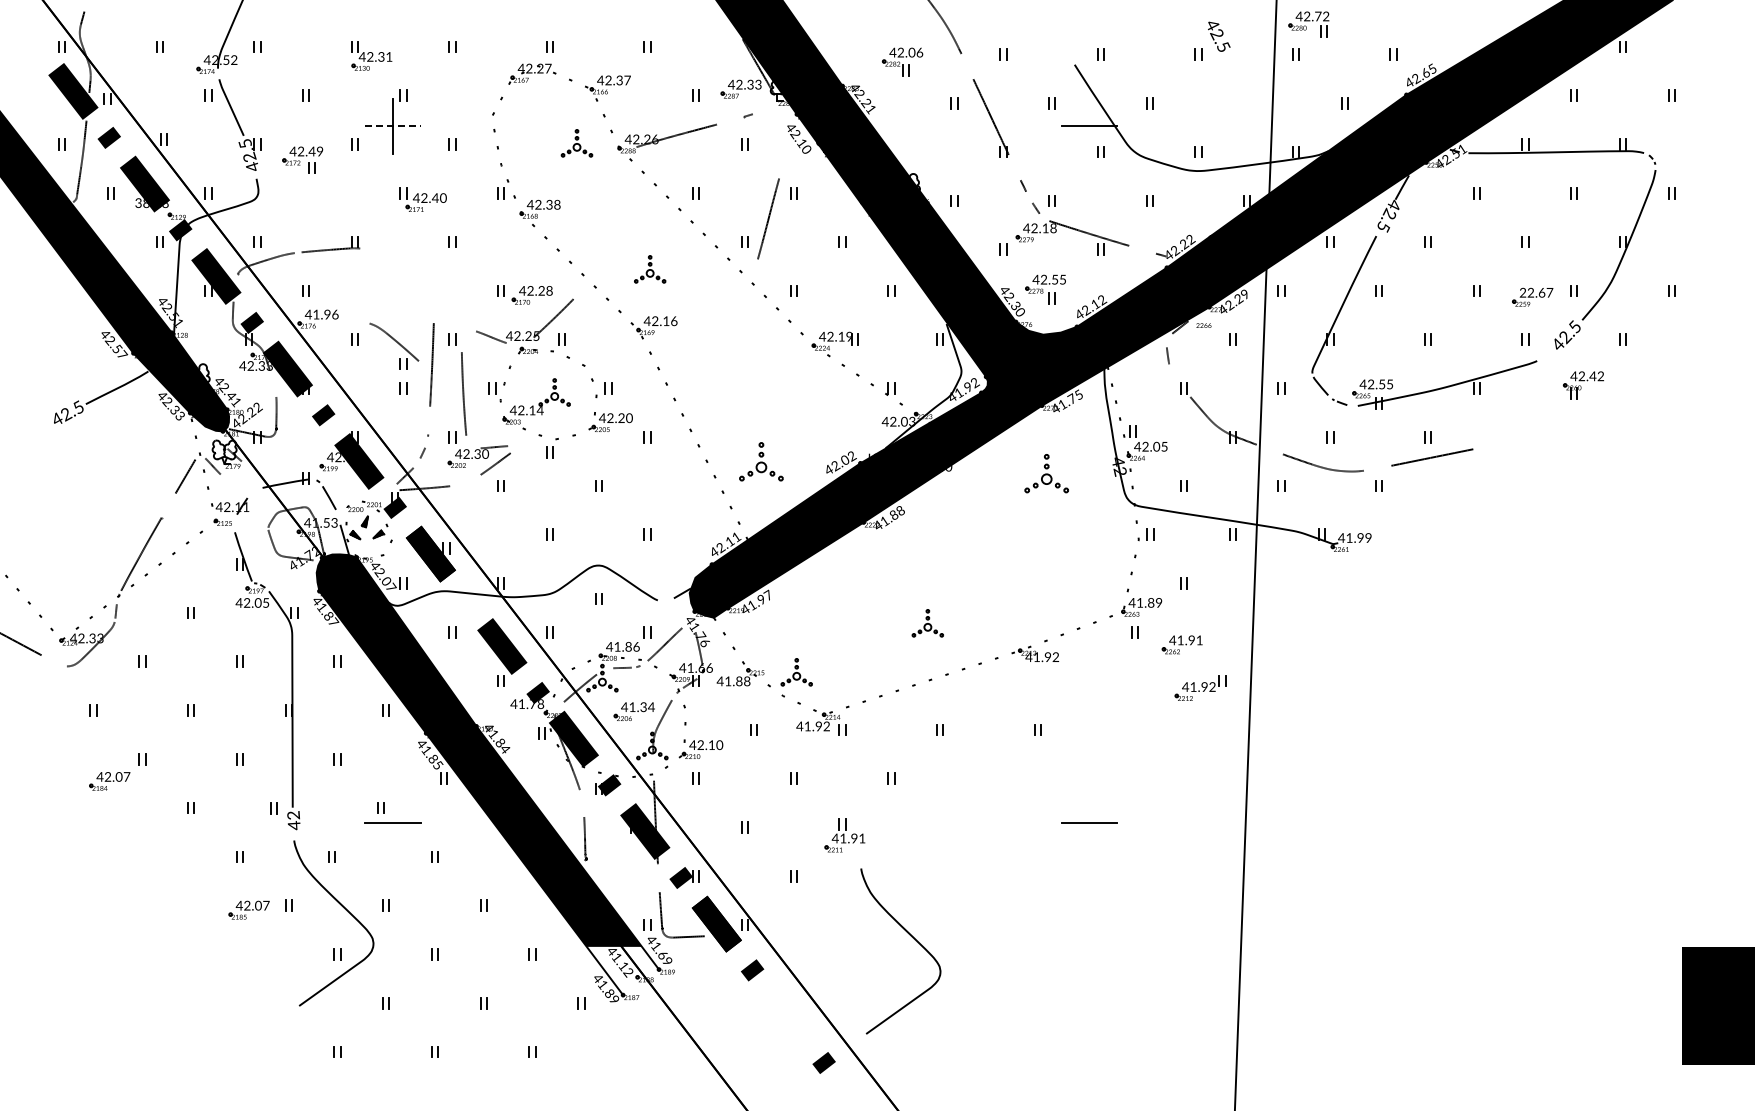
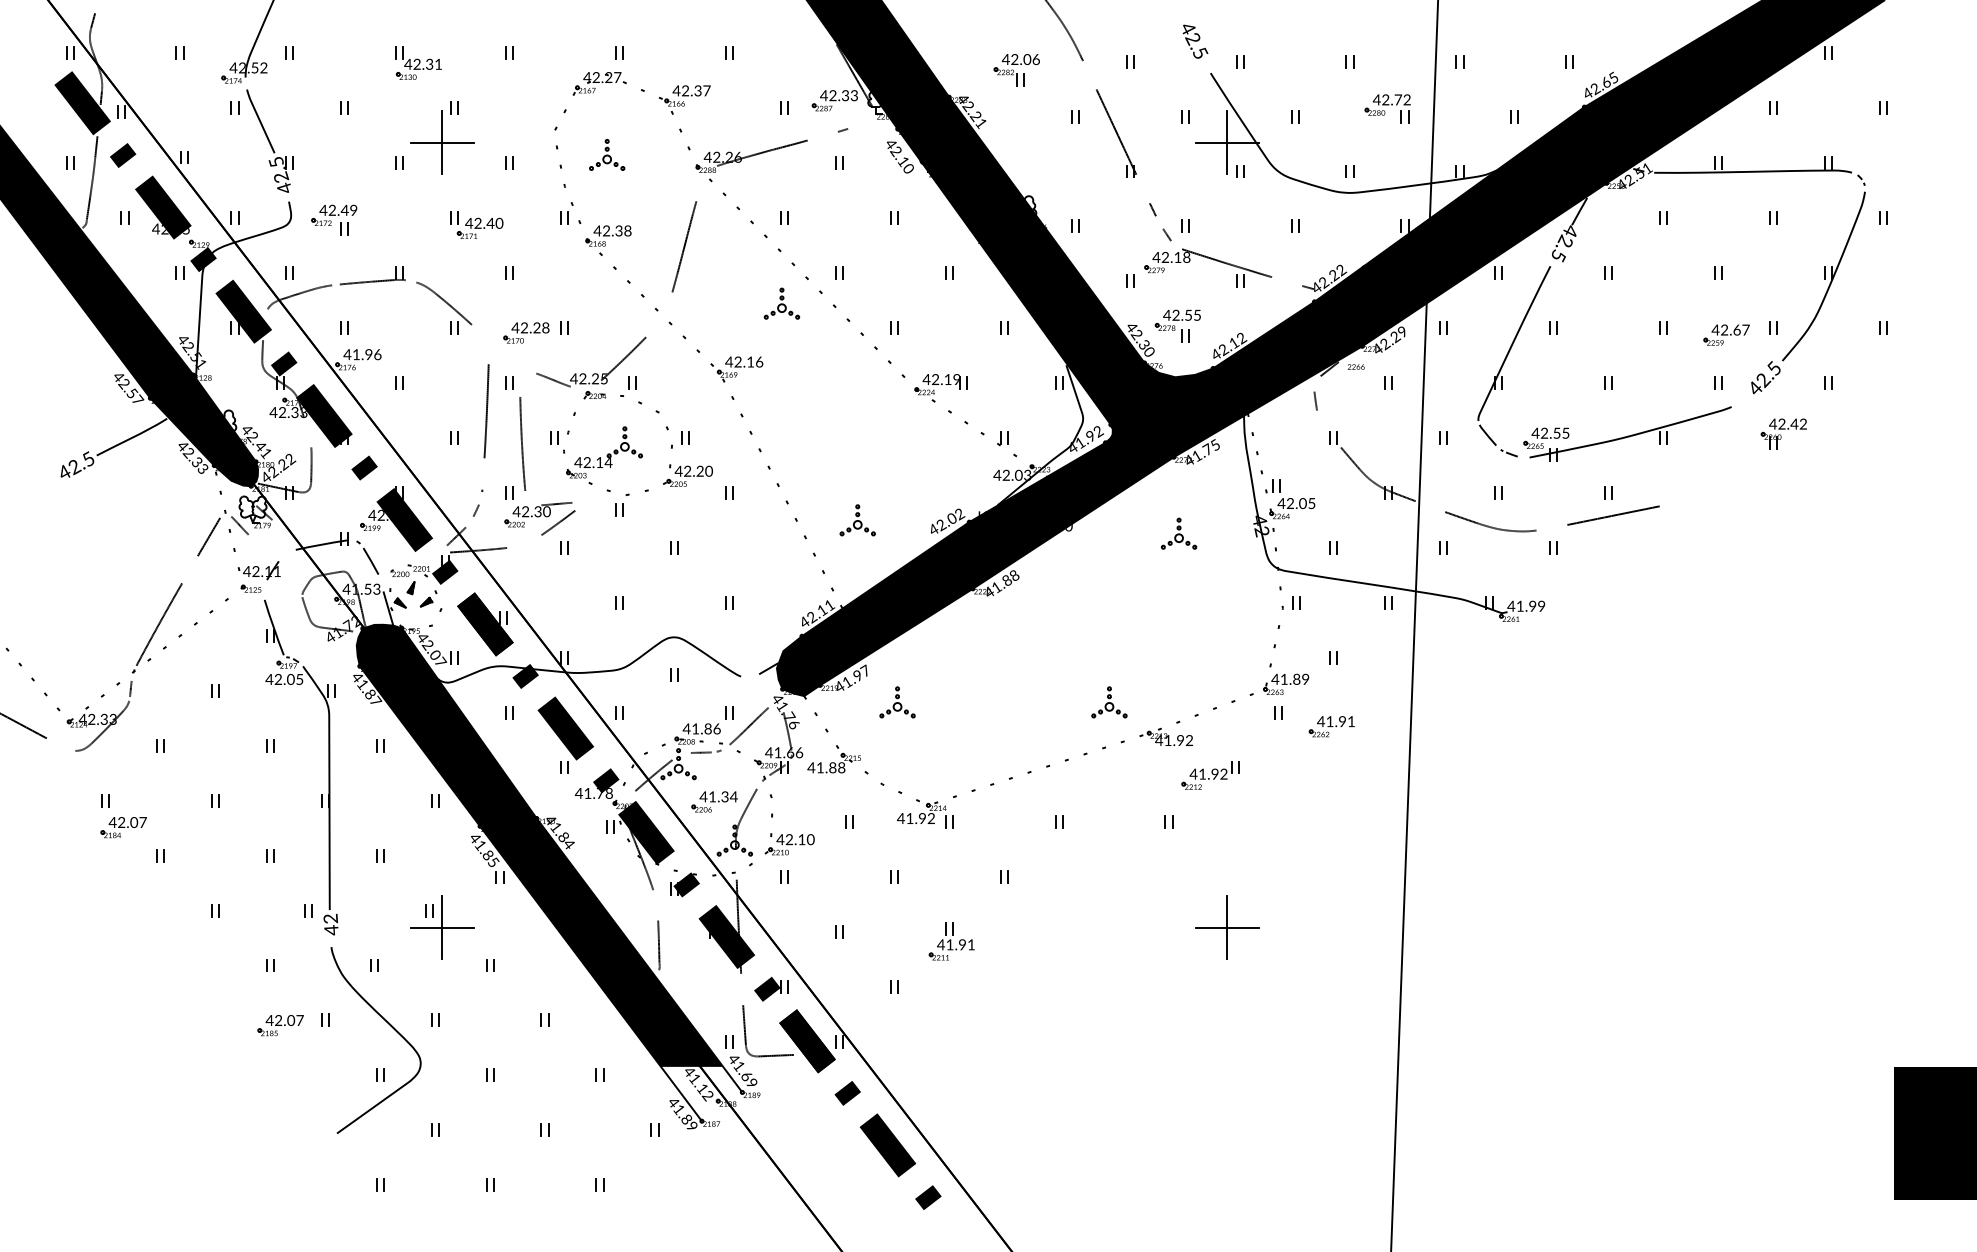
part: (1308, 24) -> (1387, 108), moved
text: (1219, 36) -> (1195, 41), moved
line: (392, 126) -> (442, 142), dashed -> solid
line: (1089, 126) -> (1227, 142), added
part: (576, 143) -> (606, 155), moved
part: (302, 159) -> (334, 219), moved
text: (151, 203) -> (170, 229), 38.18 -> 42.55
line: (768, 218) -> (684, 246), moved
part: (650, 269) -> (782, 303), moved
text: (1522, 292) -> (1715, 329), 22.67 -> 42.67
part: (531, 295) -> (525, 333), moved
part: (394, 345) -> (444, 307), moved
part: (761, 461) -> (857, 520), size x0.71
part: (1046, 473) -> (1178, 533), size x0.71
fill: (466, 600) -> (525, 676), added
part: (927, 623) -> (1109, 702), moved
part: (796, 672) -> (897, 702), moved
part: (1200, 687) -> (1210, 774), moved
part: (109, 781) -> (123, 827), moved
line: (392, 823) -> (442, 927), added
line: (1089, 823) -> (1227, 927), added
curve: (912, 938) -> (1027, 1057), removed
fill: (788, 1016) -> (888, 1145), added

